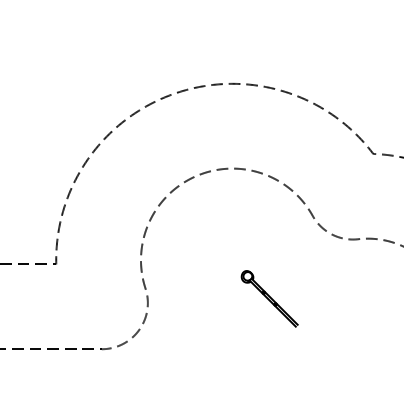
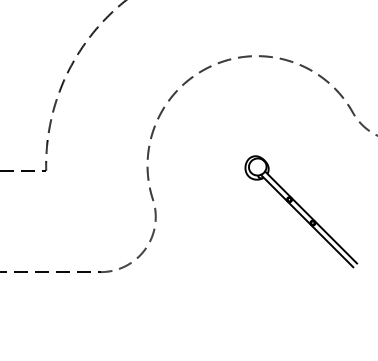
part: (269, 298) -> (301, 211), size x1.67

